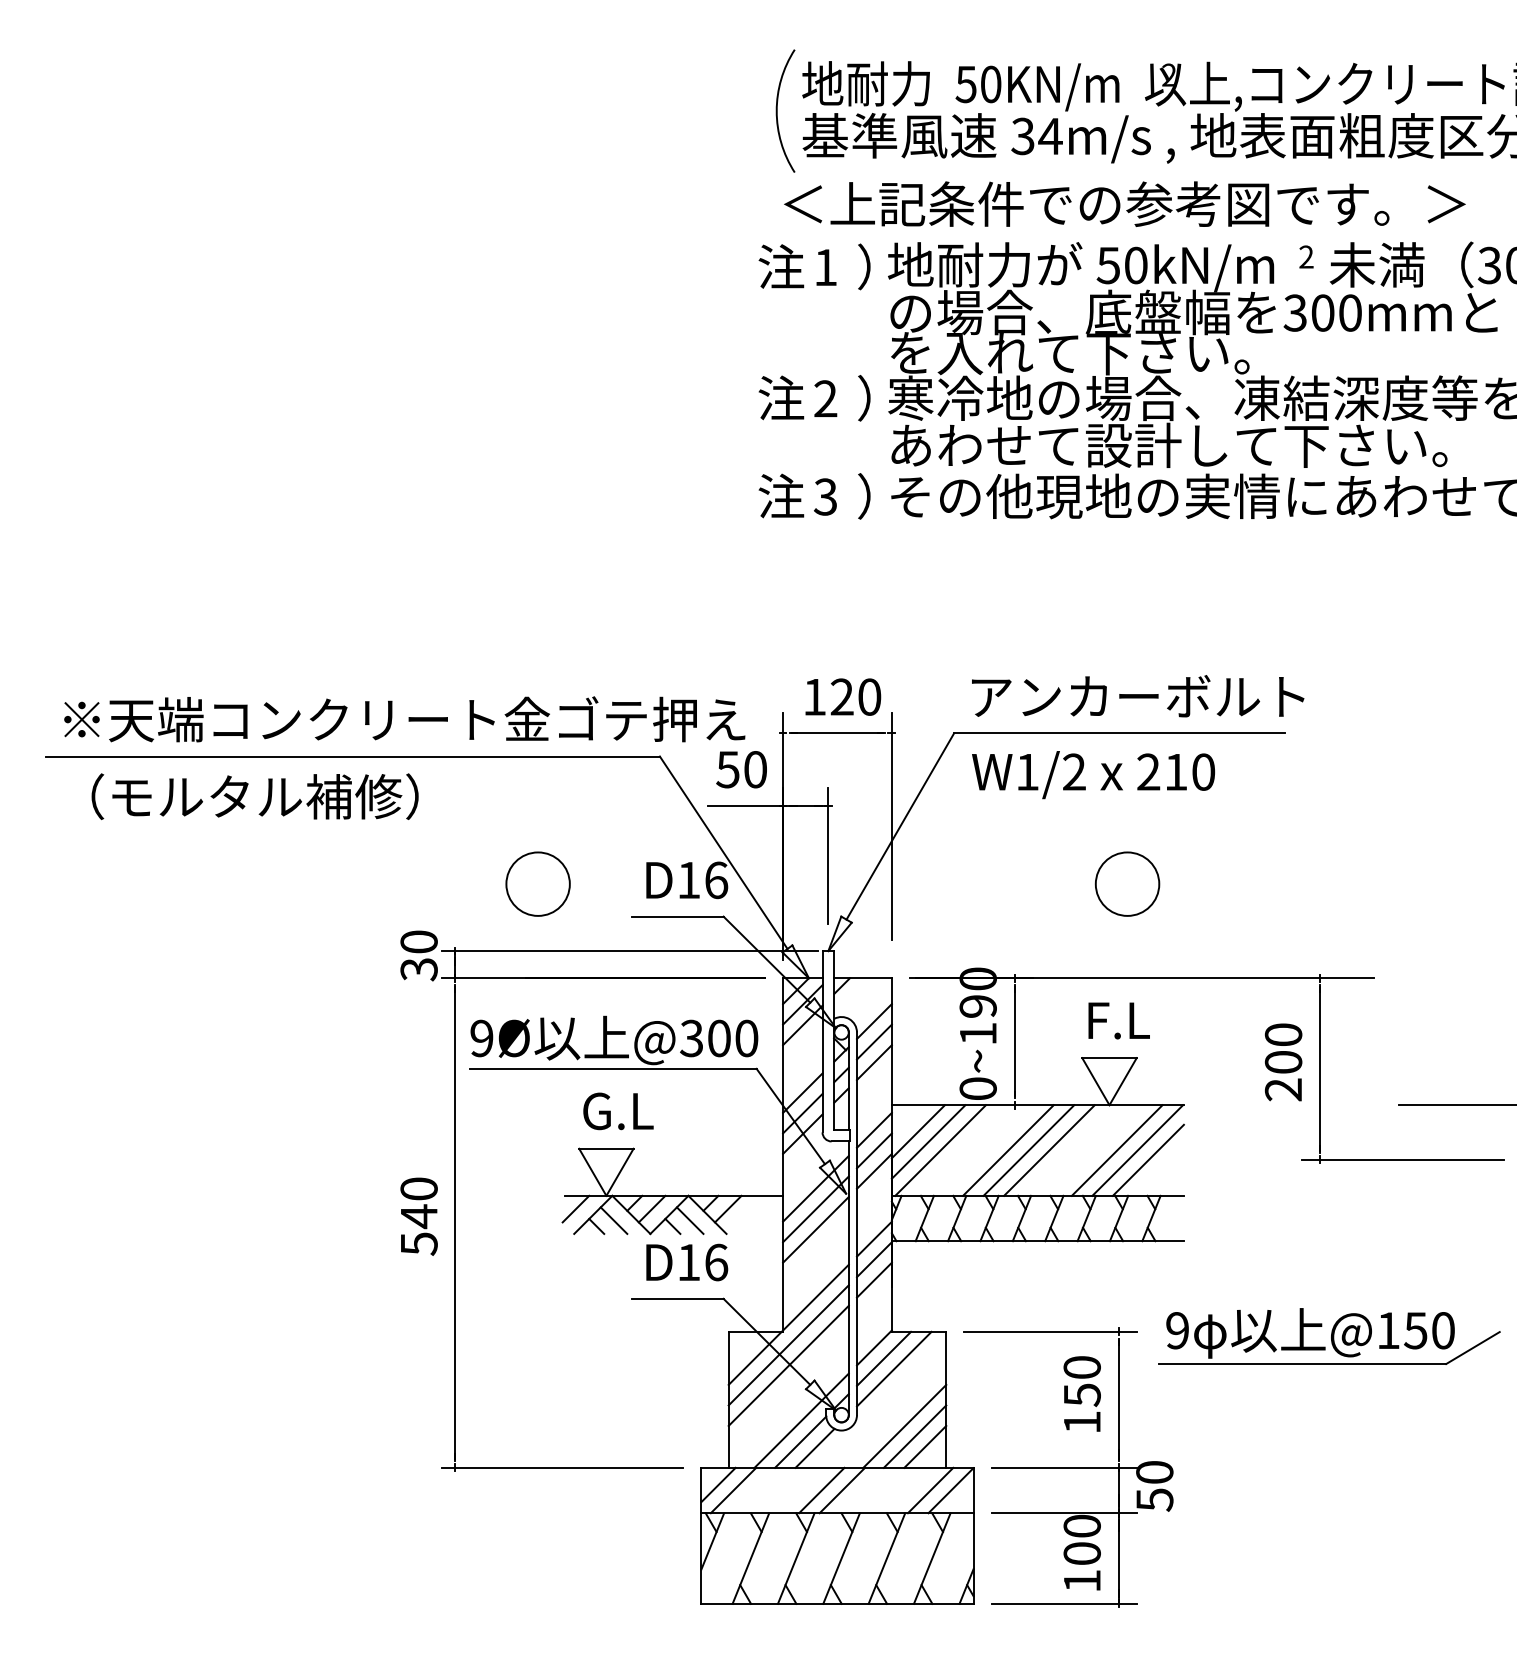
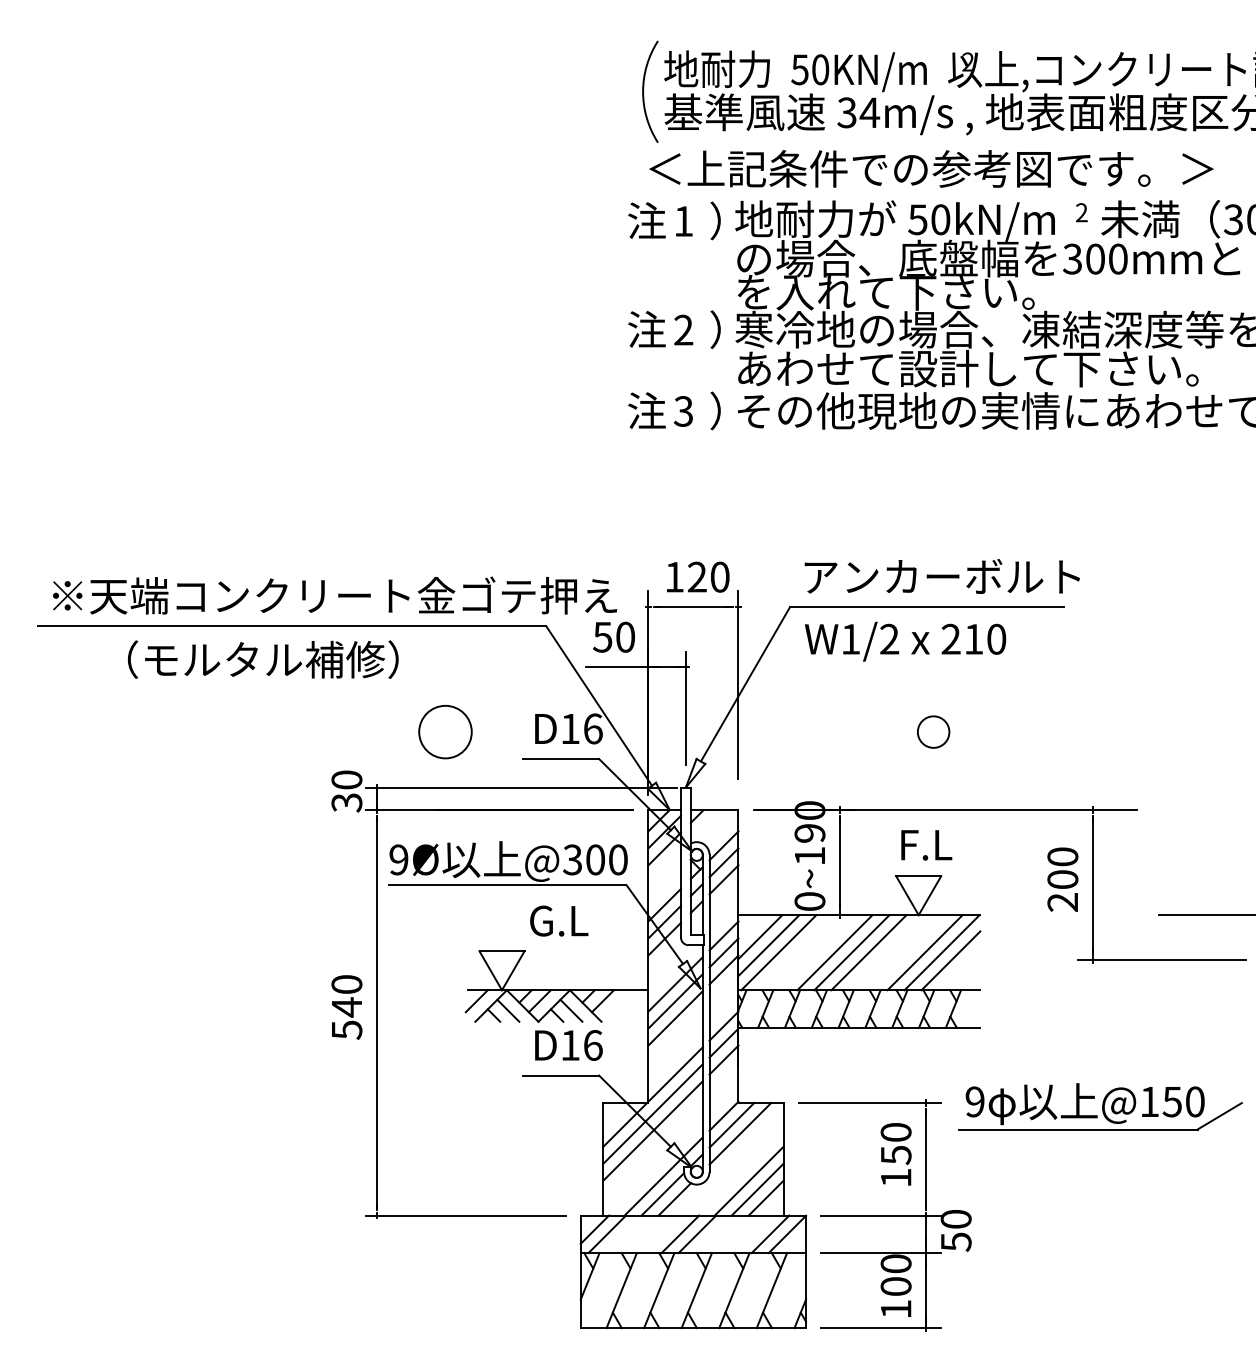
text: (254, 796) -> (262, 659), moved
circle: (1127, 883) -> (933, 731), size x0.6
text: (618, 1111) -> (559, 921), moved

